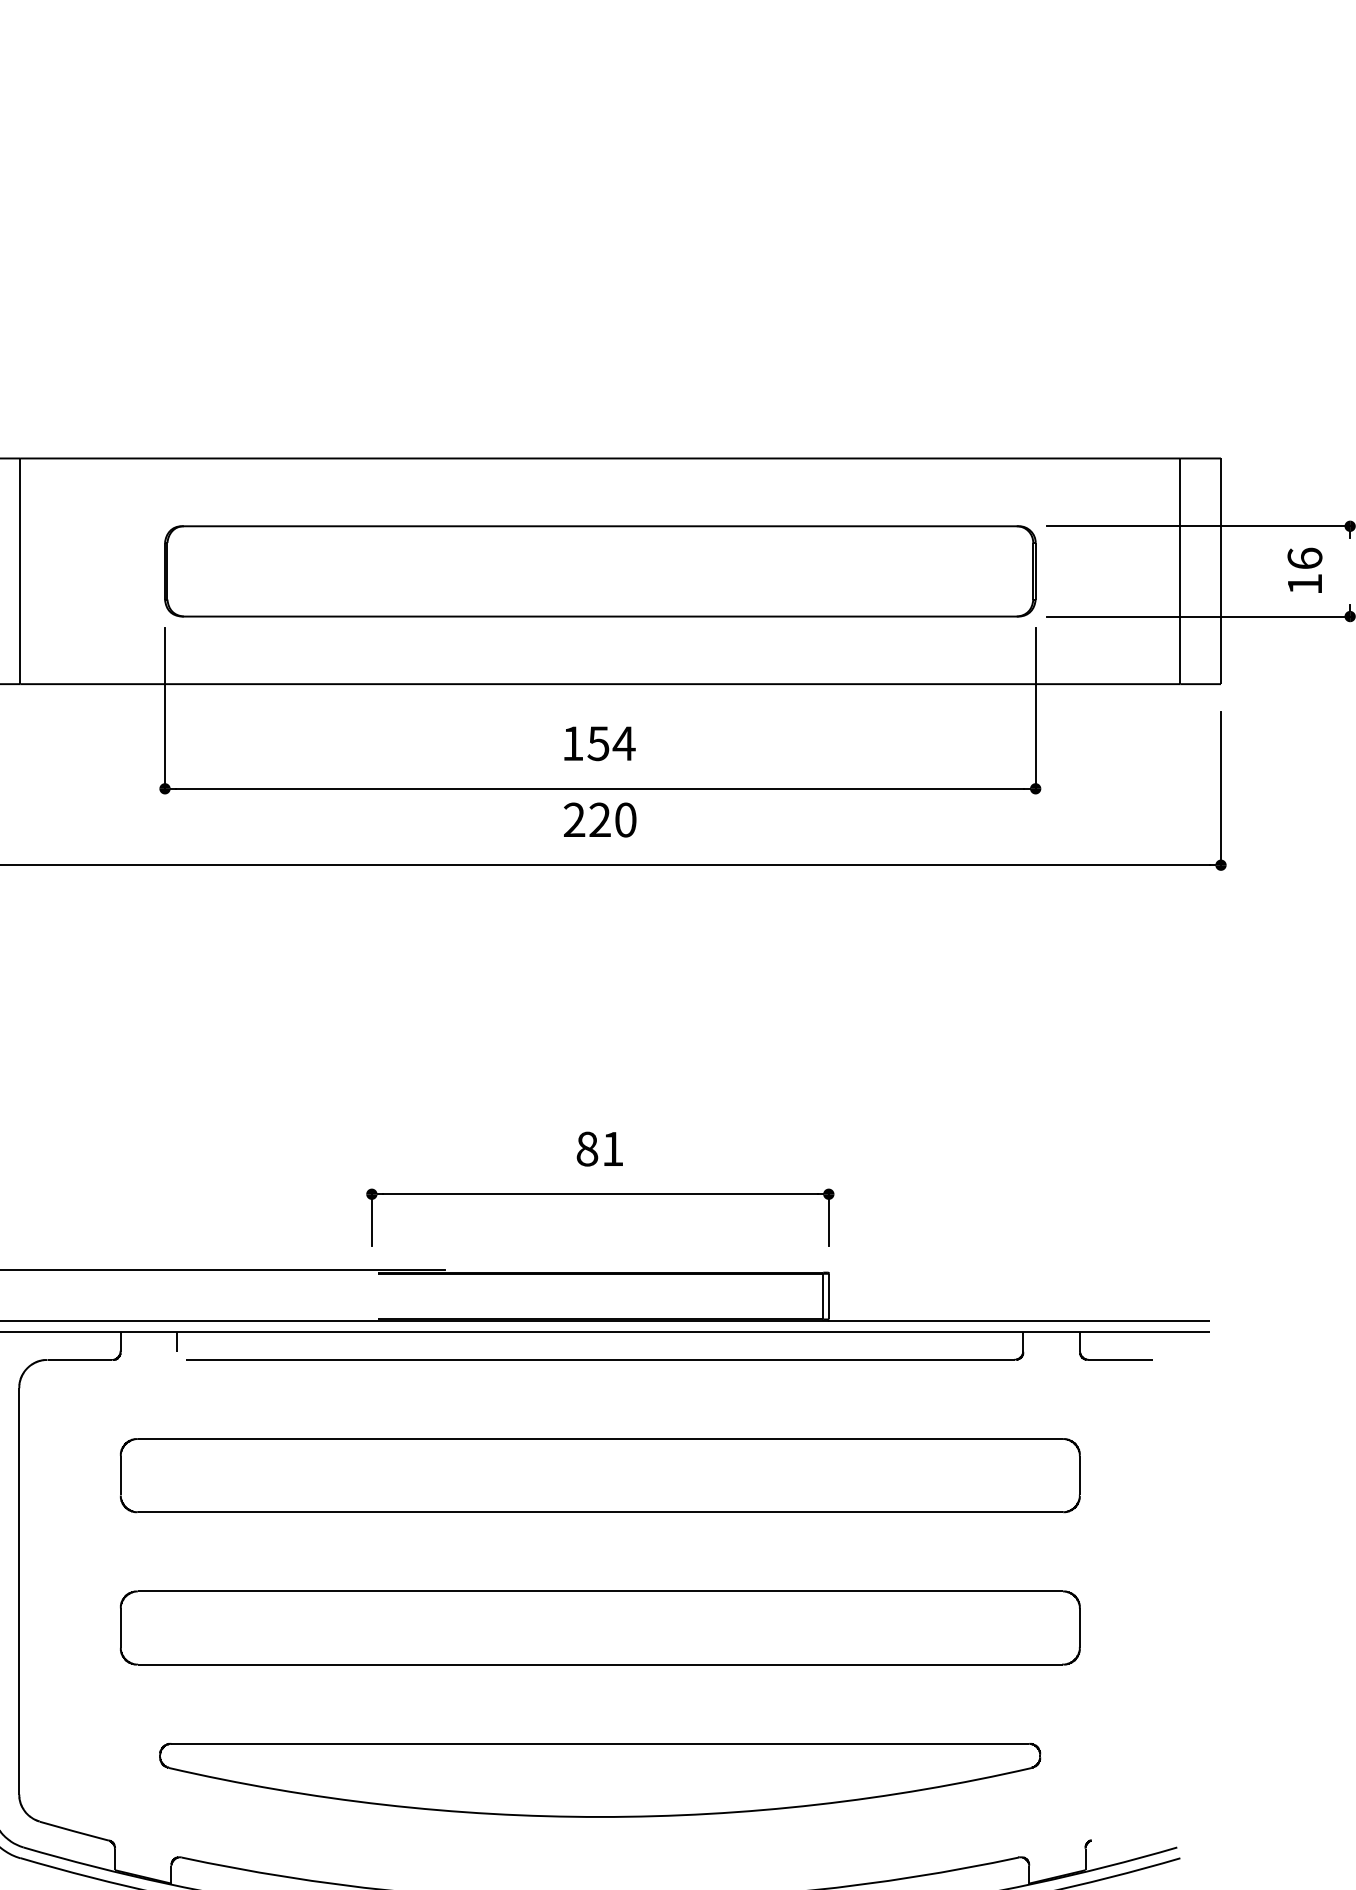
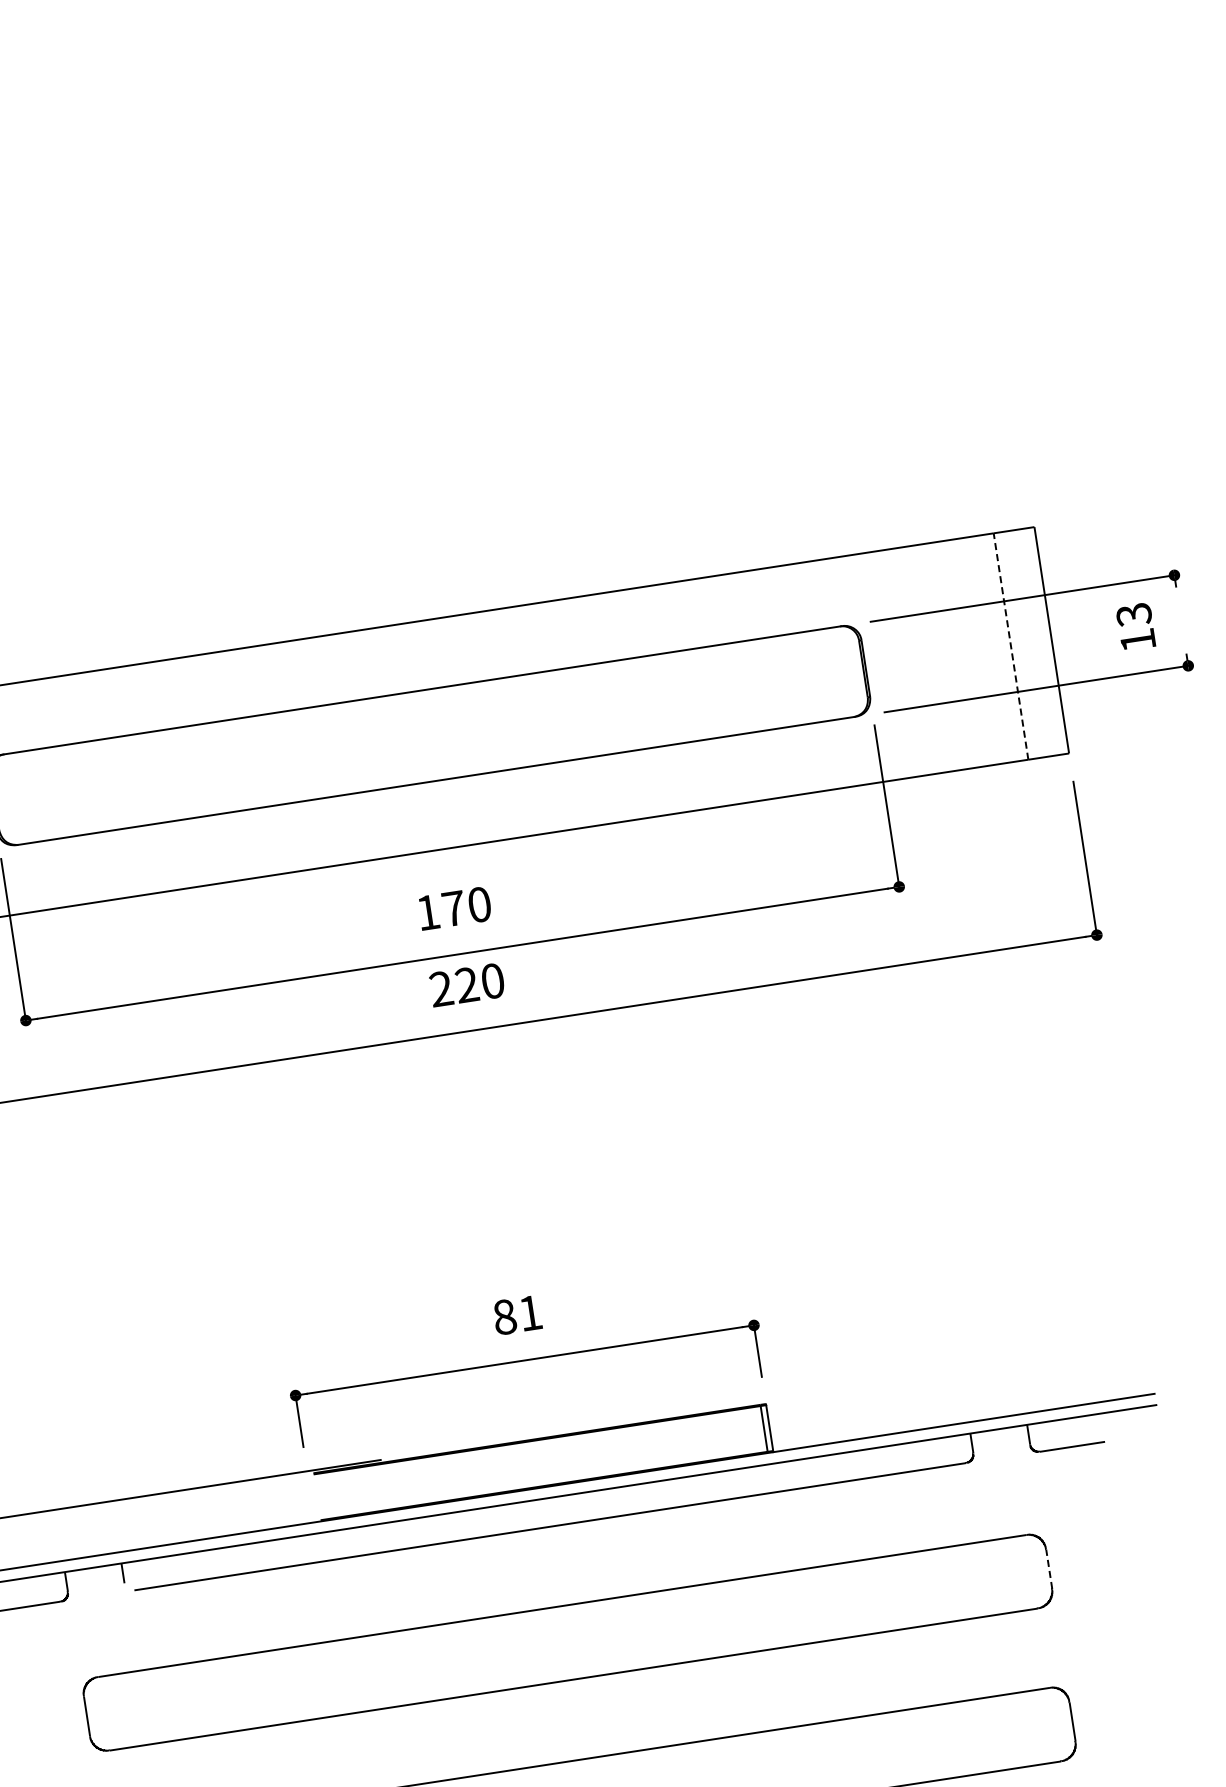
text: (1304, 558) -> (1133, 614), 16 -> 13
line: (1180, 571) -> (1011, 646), solid -> dashed
text: (611, 743) -> (466, 906), 154 -> 170
line: (1080, 1475) -> (1049, 1568), solid -> dashed

